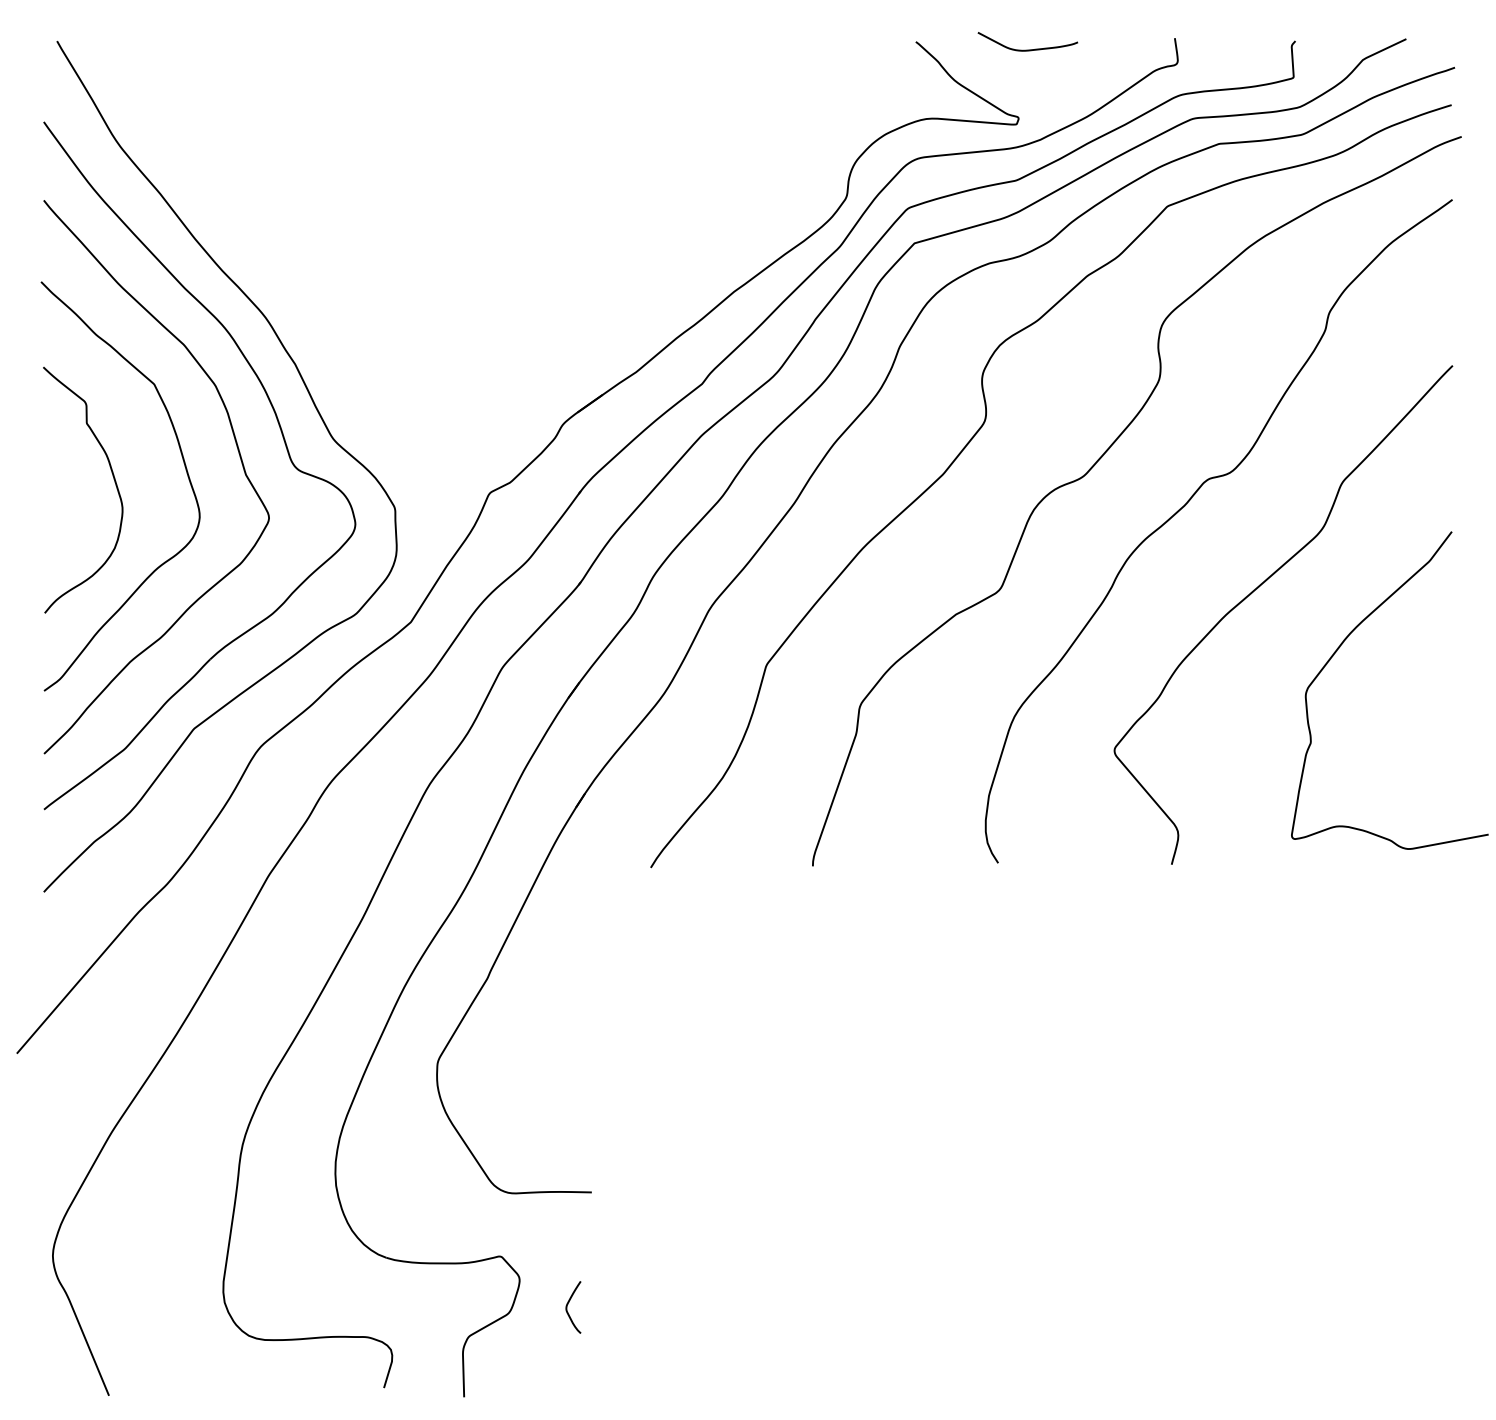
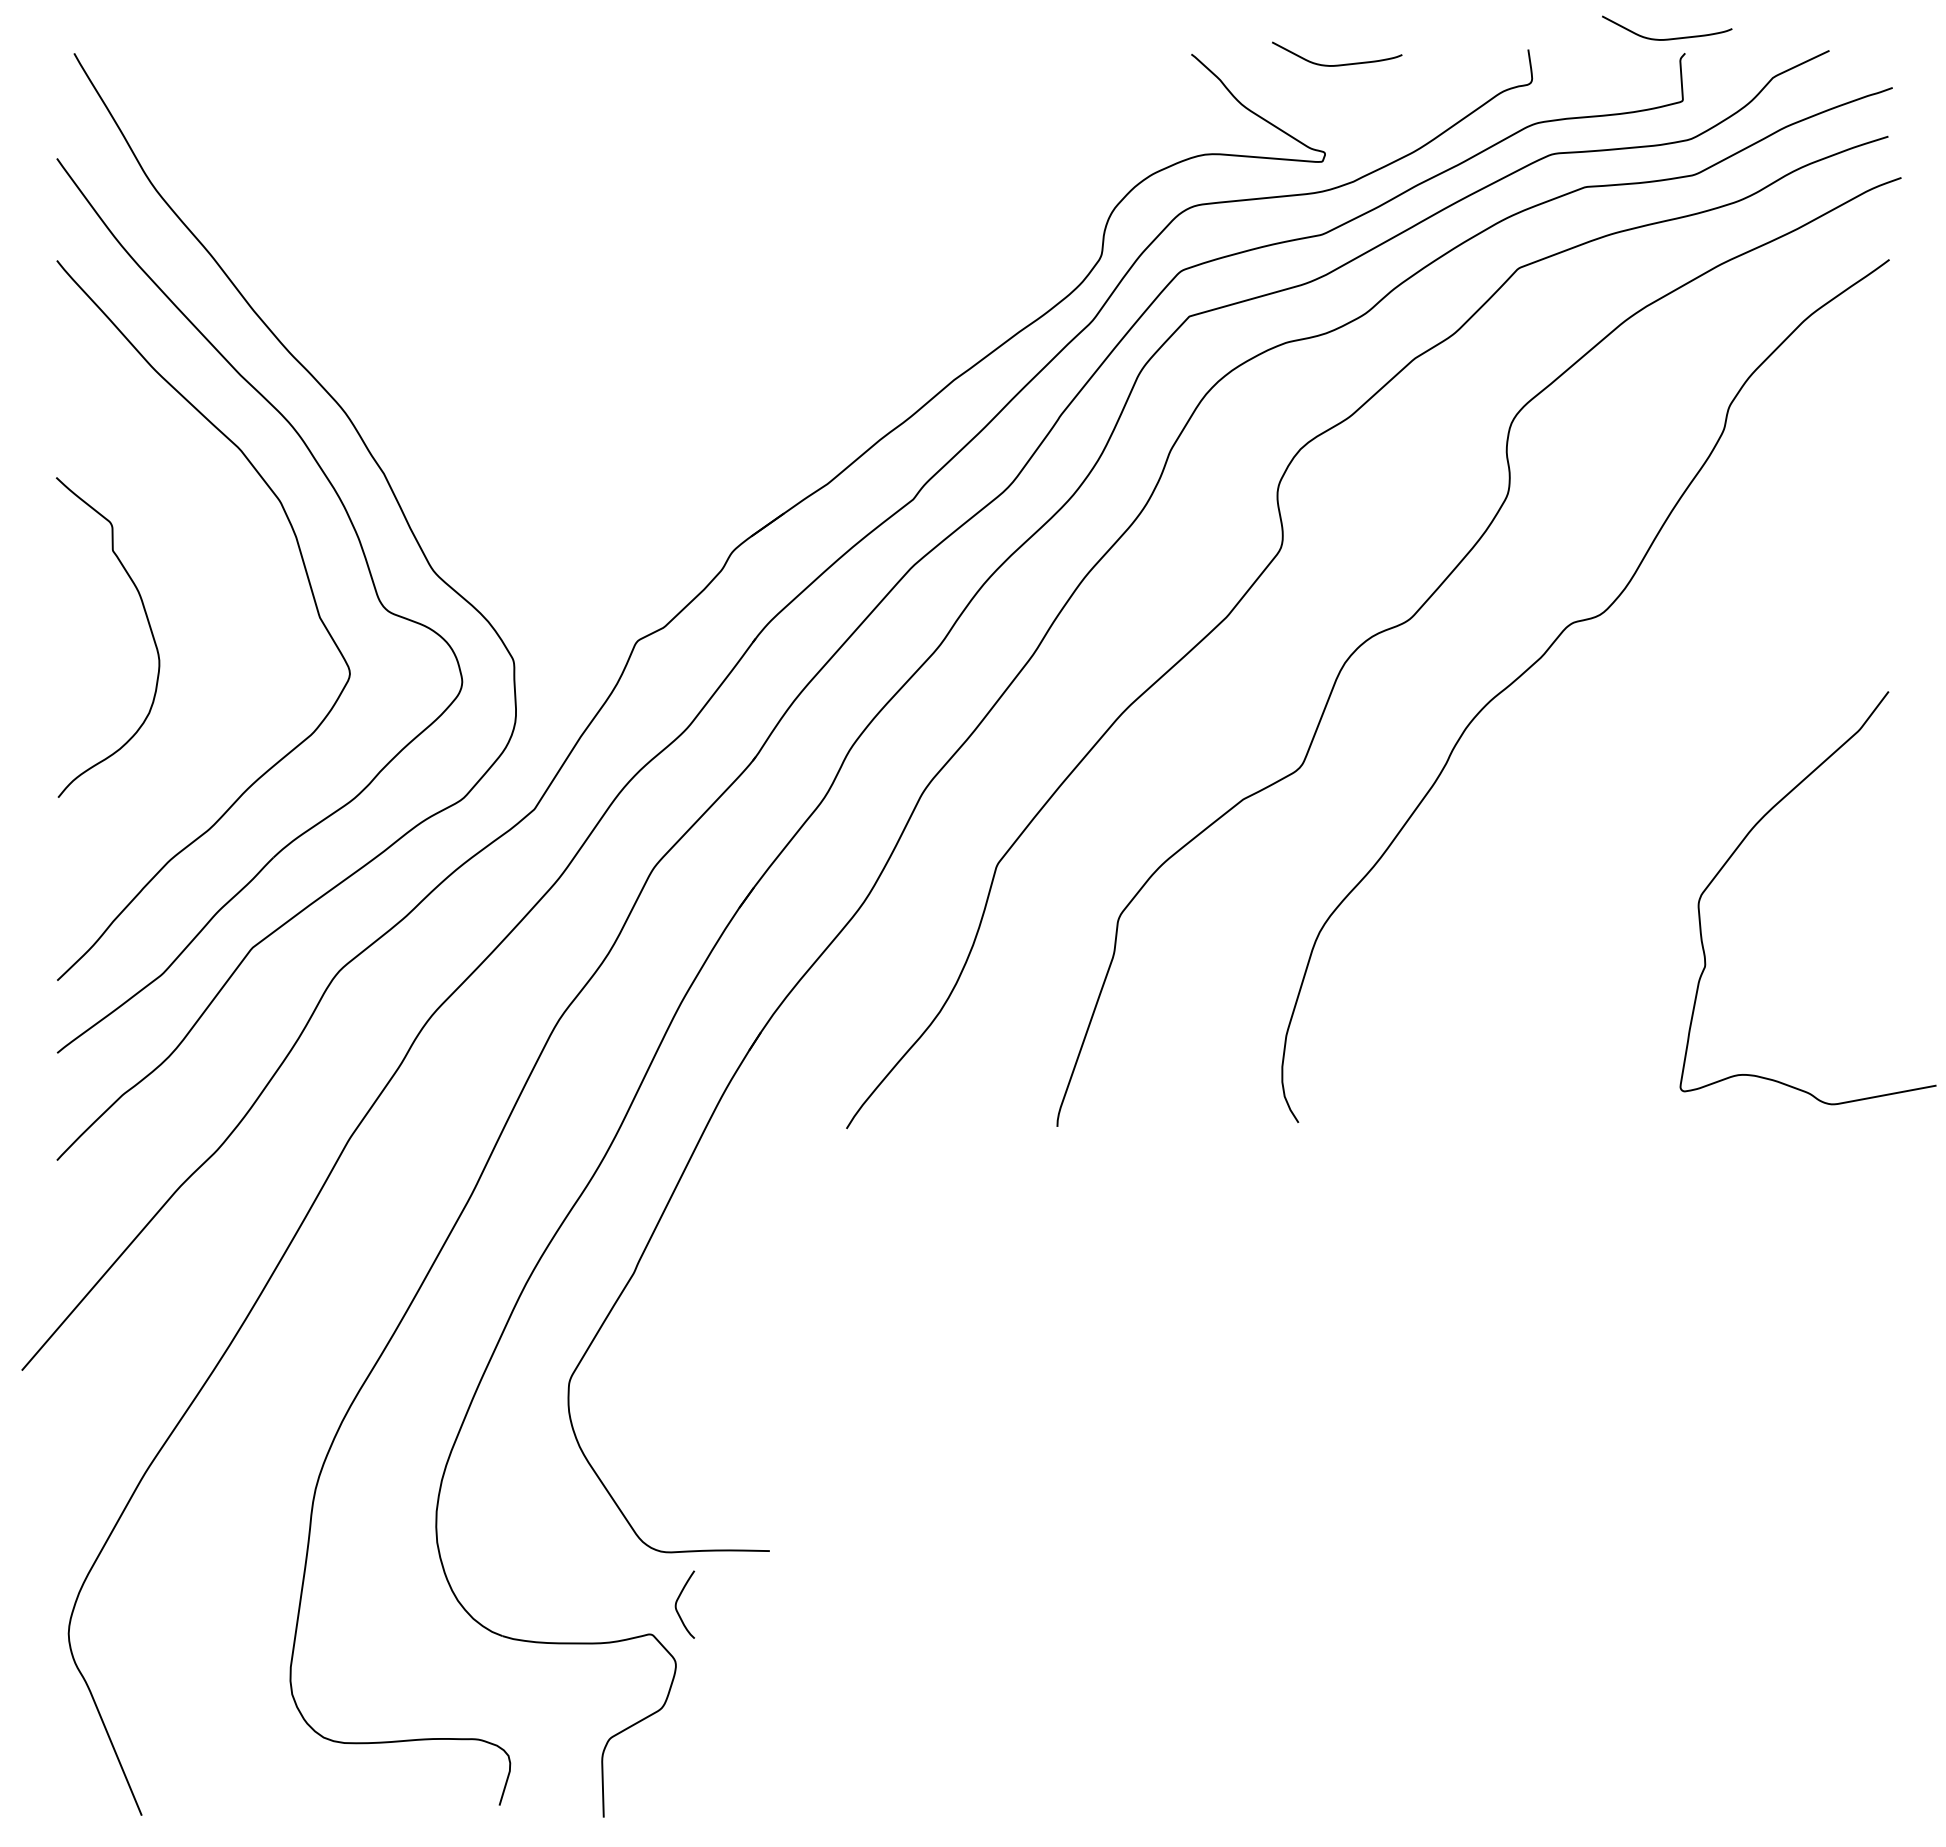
curve: (1281, 29) -> (1667, 38), added
curve: (185, 470) -> (241, 611), removed
curve: (1258, 588) -> (1636, 765), removed
curve: (568, 1304) -> (678, 1600), moved

